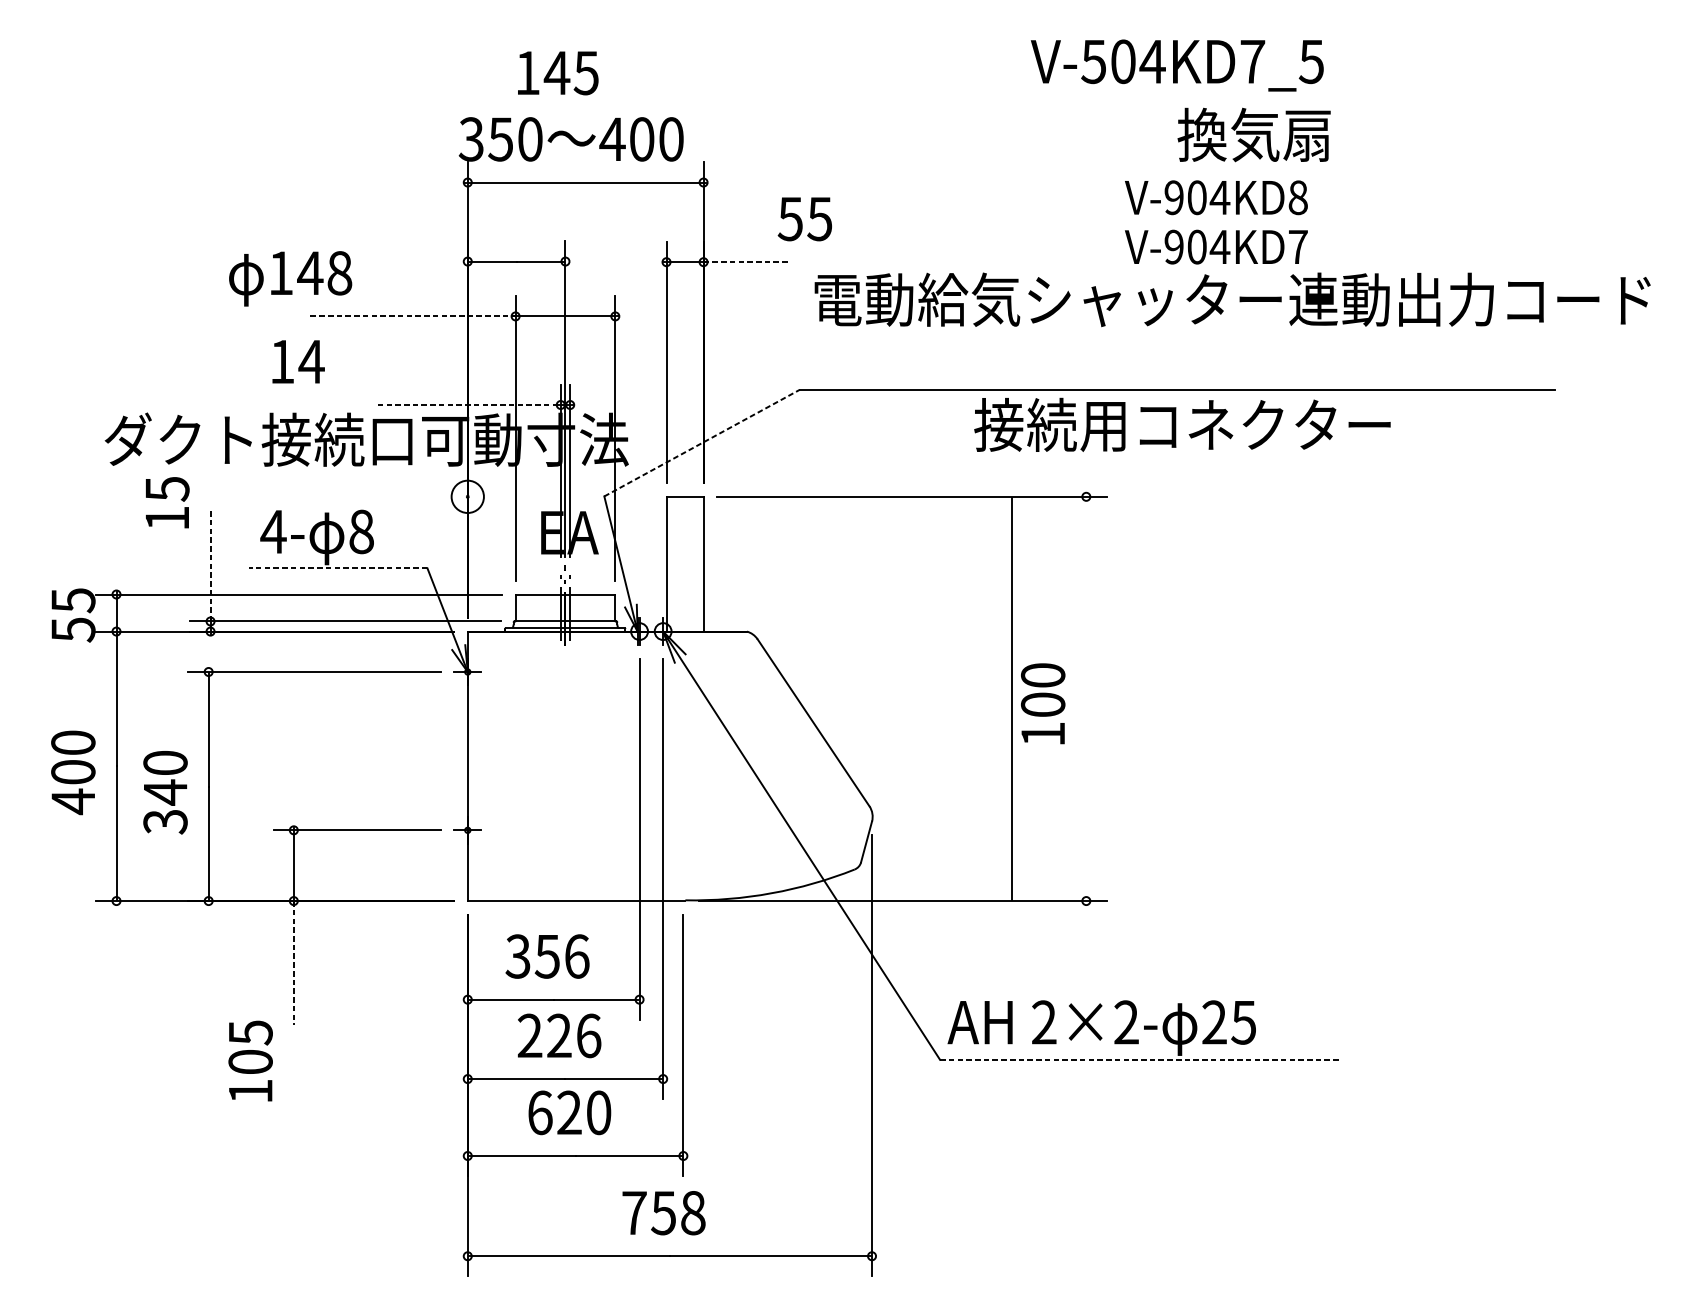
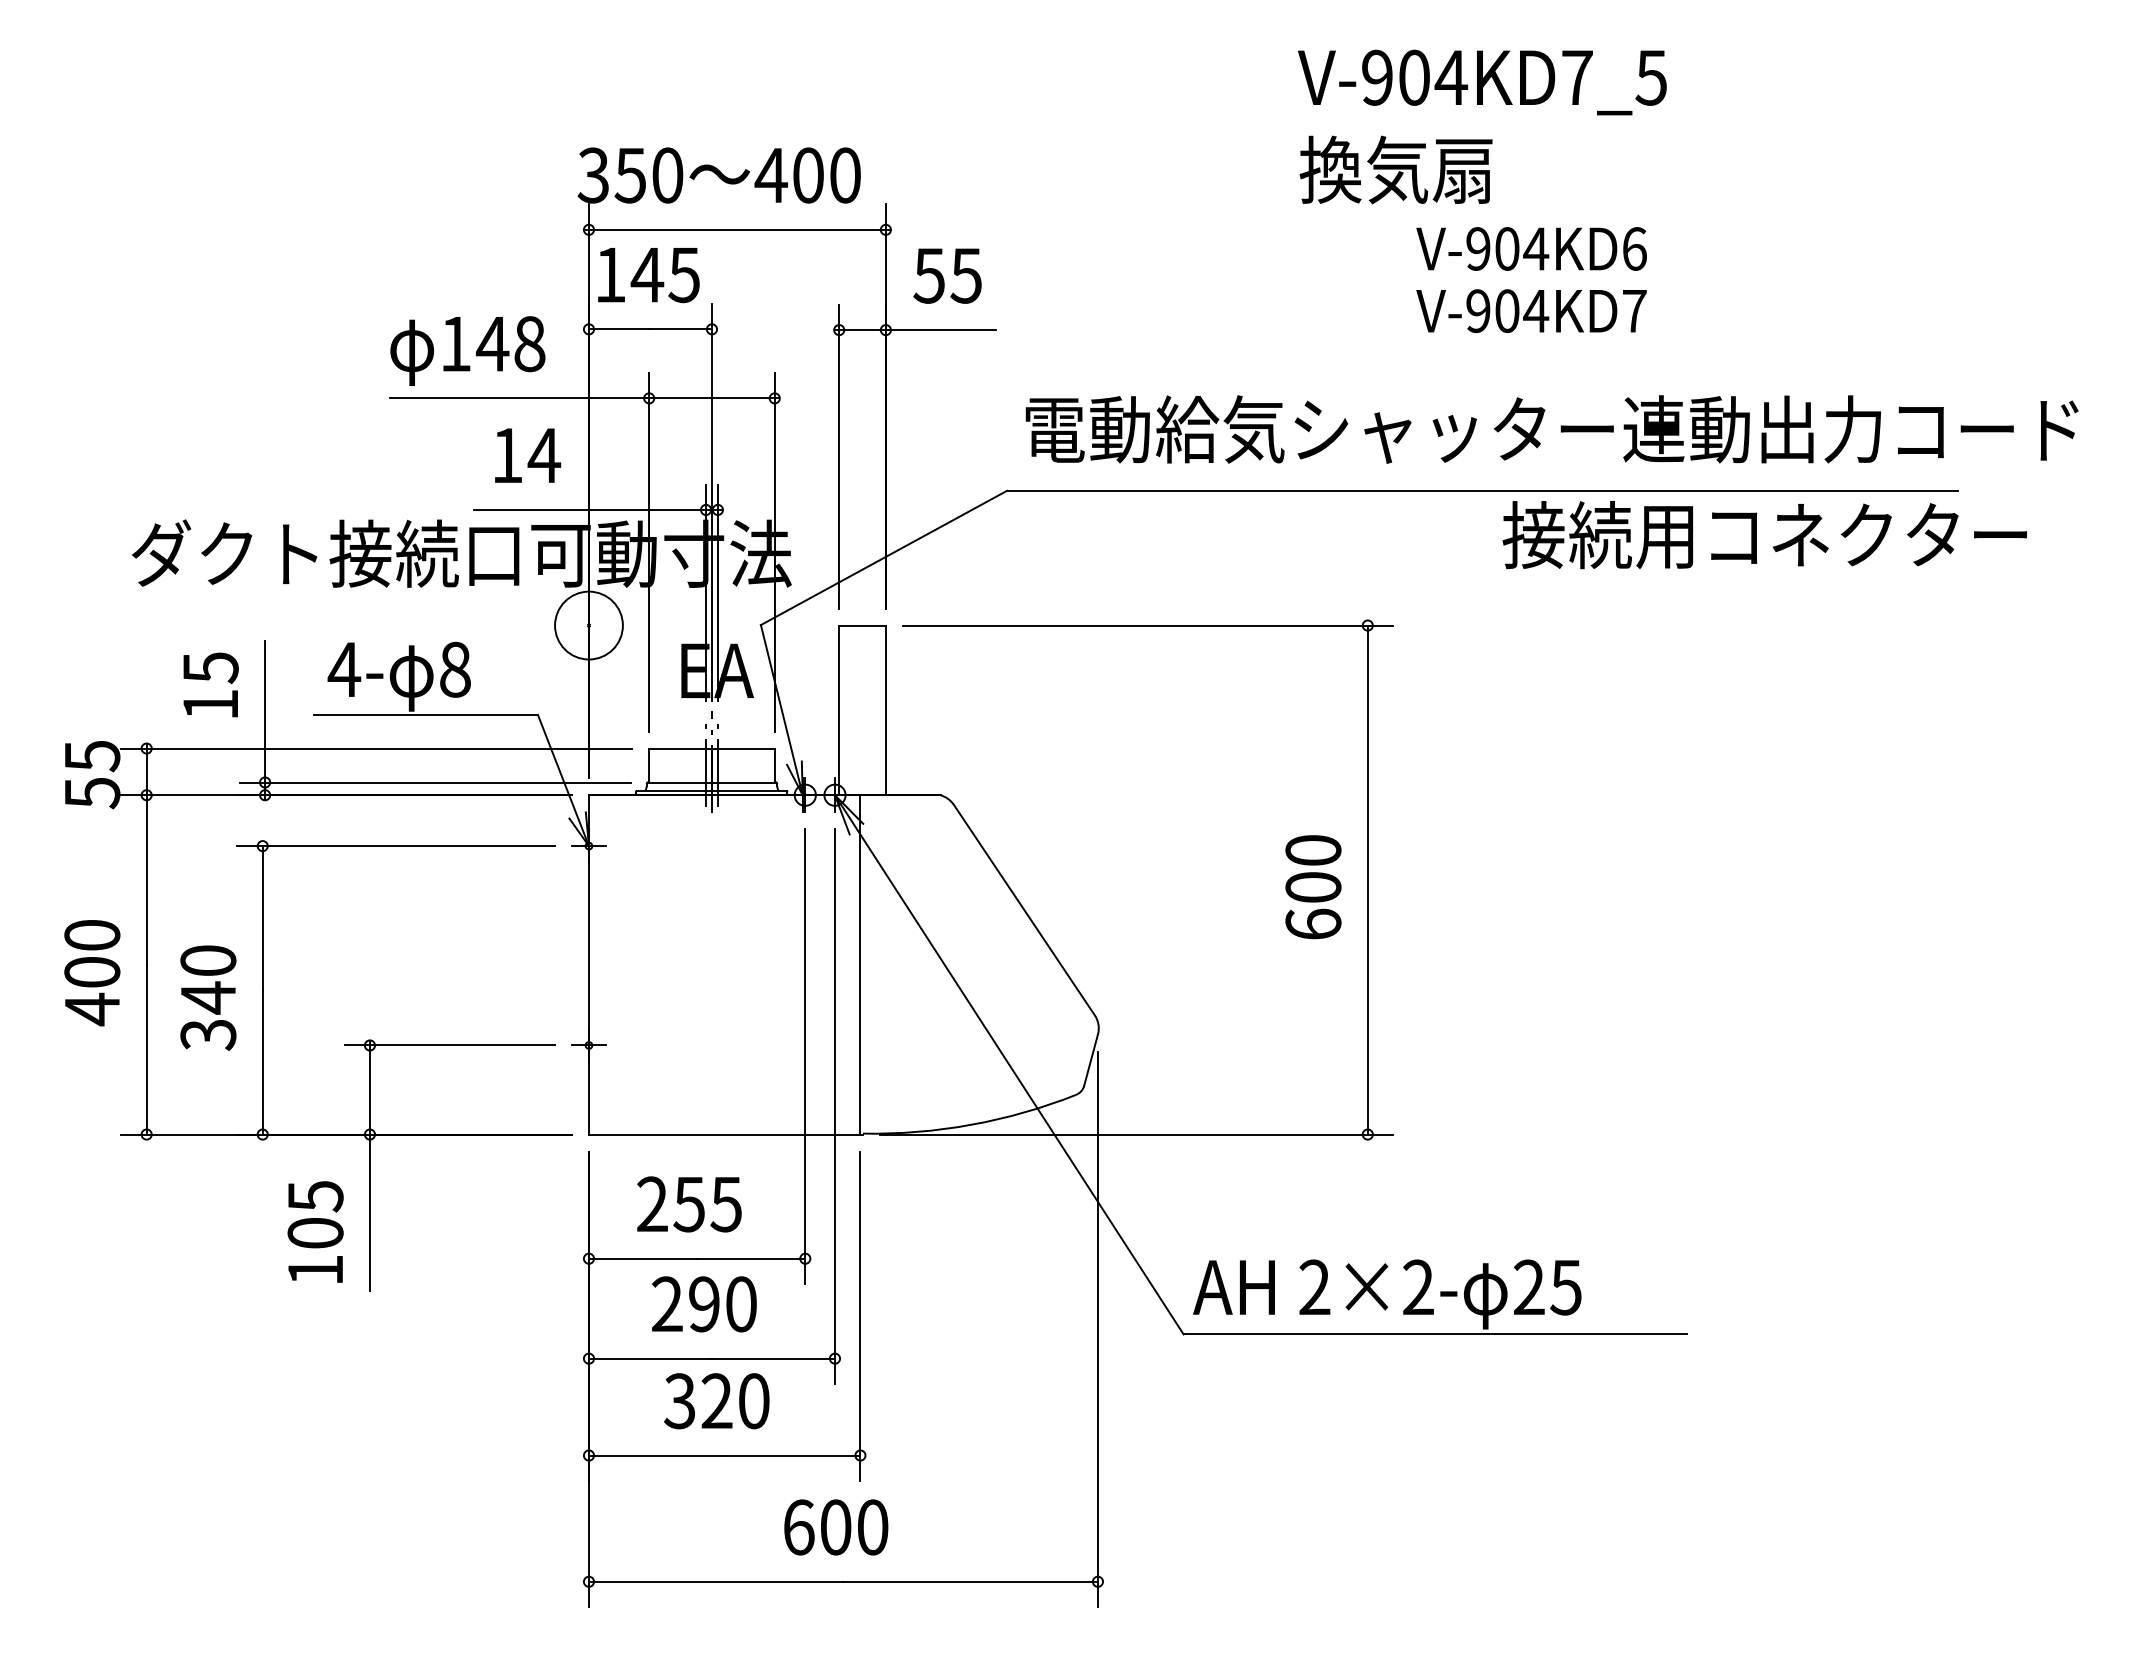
text: (1093, 61) -> (1376, 77), V-504KD7_5 -> V-904KD7_5
text: (557, 73) -> (648, 275), moved
text: (1253, 134) -> (1395, 169), moved
text: (1298, 197) -> (1634, 248), V-904KD8 -> V-904KD6
text: (804, 218) -> (947, 275), moved
line: (747, 262) -> (941, 330), dashed -> solid
text: (290, 278) -> (467, 350), moved
text: (1232, 299) -> (1551, 429), moved
line: (413, 316) -> (520, 398), dashed -> solid
text: (299, 361) -> (528, 455), moved
line: (466, 404) -> (587, 509), dashed -> solid
text: (1182, 425) -> (1764, 535), moved
line: (702, 442) -> (884, 557), dashed -> solid
circle: (467, 496) -> (588, 625), size x1.67
text: (167, 502) -> (210, 684), moved
line: (210, 565) -> (265, 711), dashed -> solid
line: (337, 568) -> (425, 715), dashed -> solid
line: (1012, 698) -> (1367, 879), moved
text: (1043, 733) -> (1313, 923), 100 -> 600
line: (683, 766) -> (860, 964), added
text: (547, 956) -> (689, 1204), 356 -> 255
line: (293, 963) -> (369, 1213), dashed -> solid
text: (574, 1036) -> (723, 1304), 226 -> 290
line: (1140, 1059) -> (1435, 1334), dashed -> solid
text: (250, 1060) -> (315, 1231), moved
text: (539, 1113) -> (679, 1401), 620 -> 320
text: (663, 1213) -> (835, 1527), 758 -> 600

